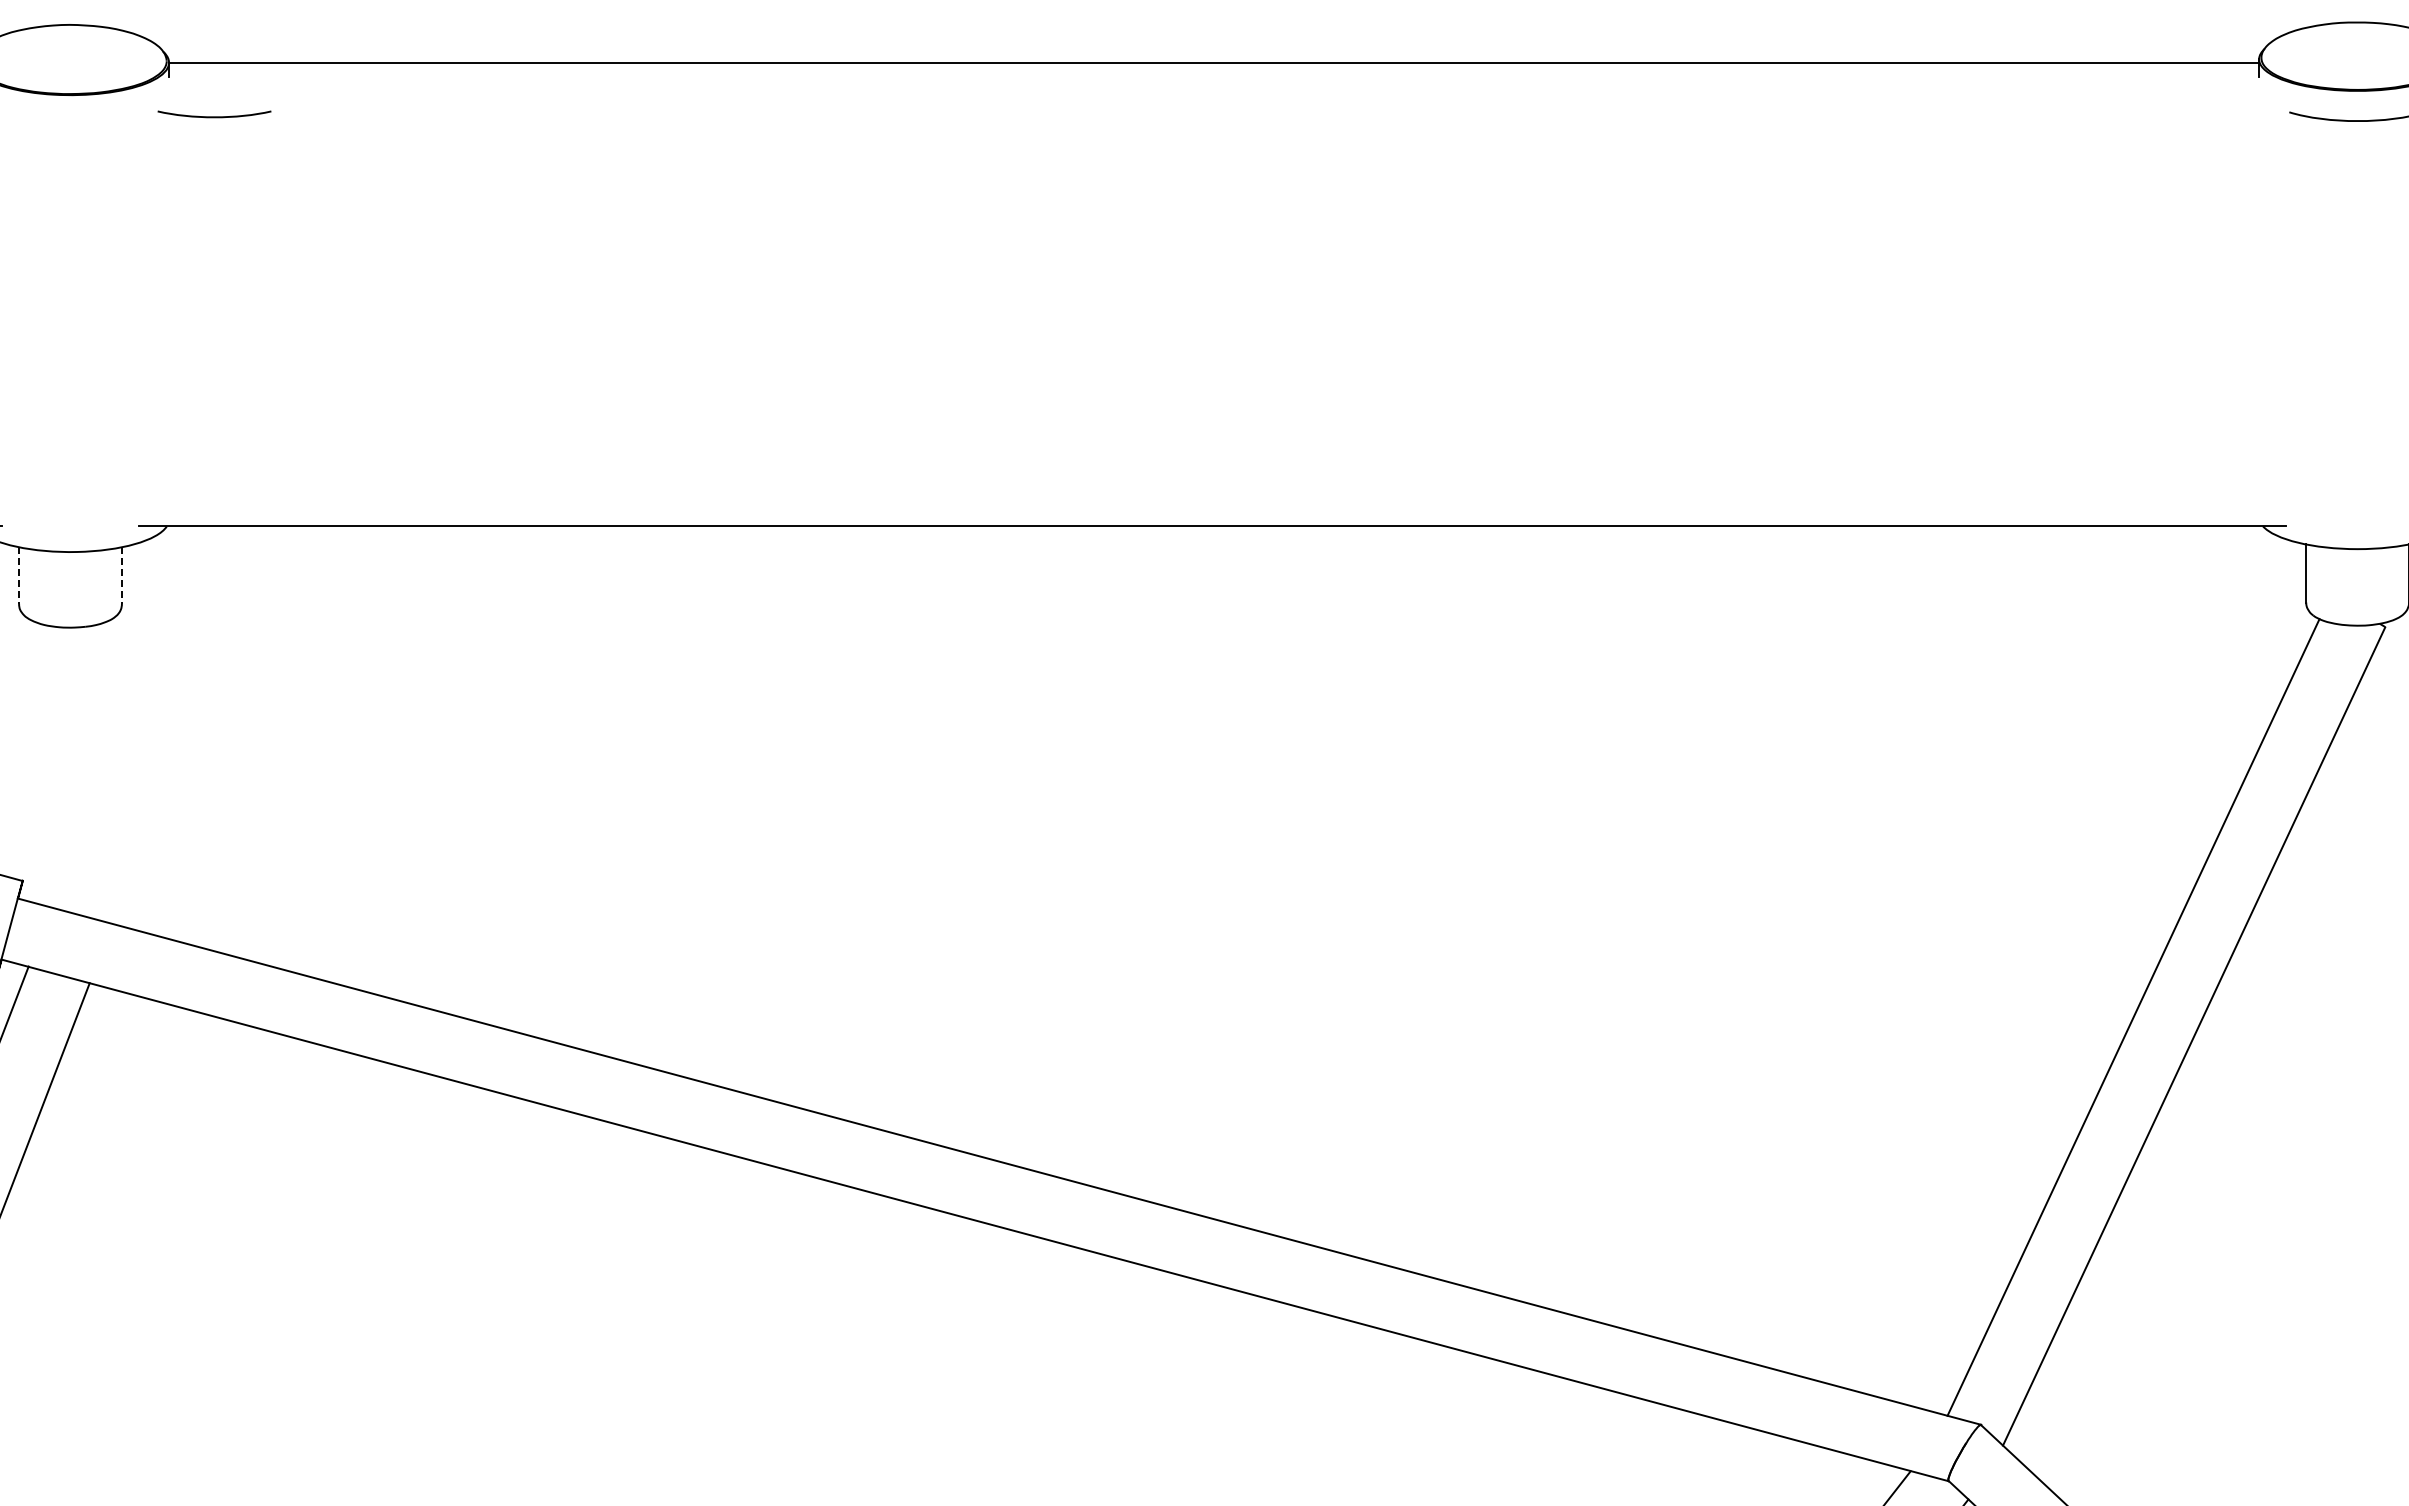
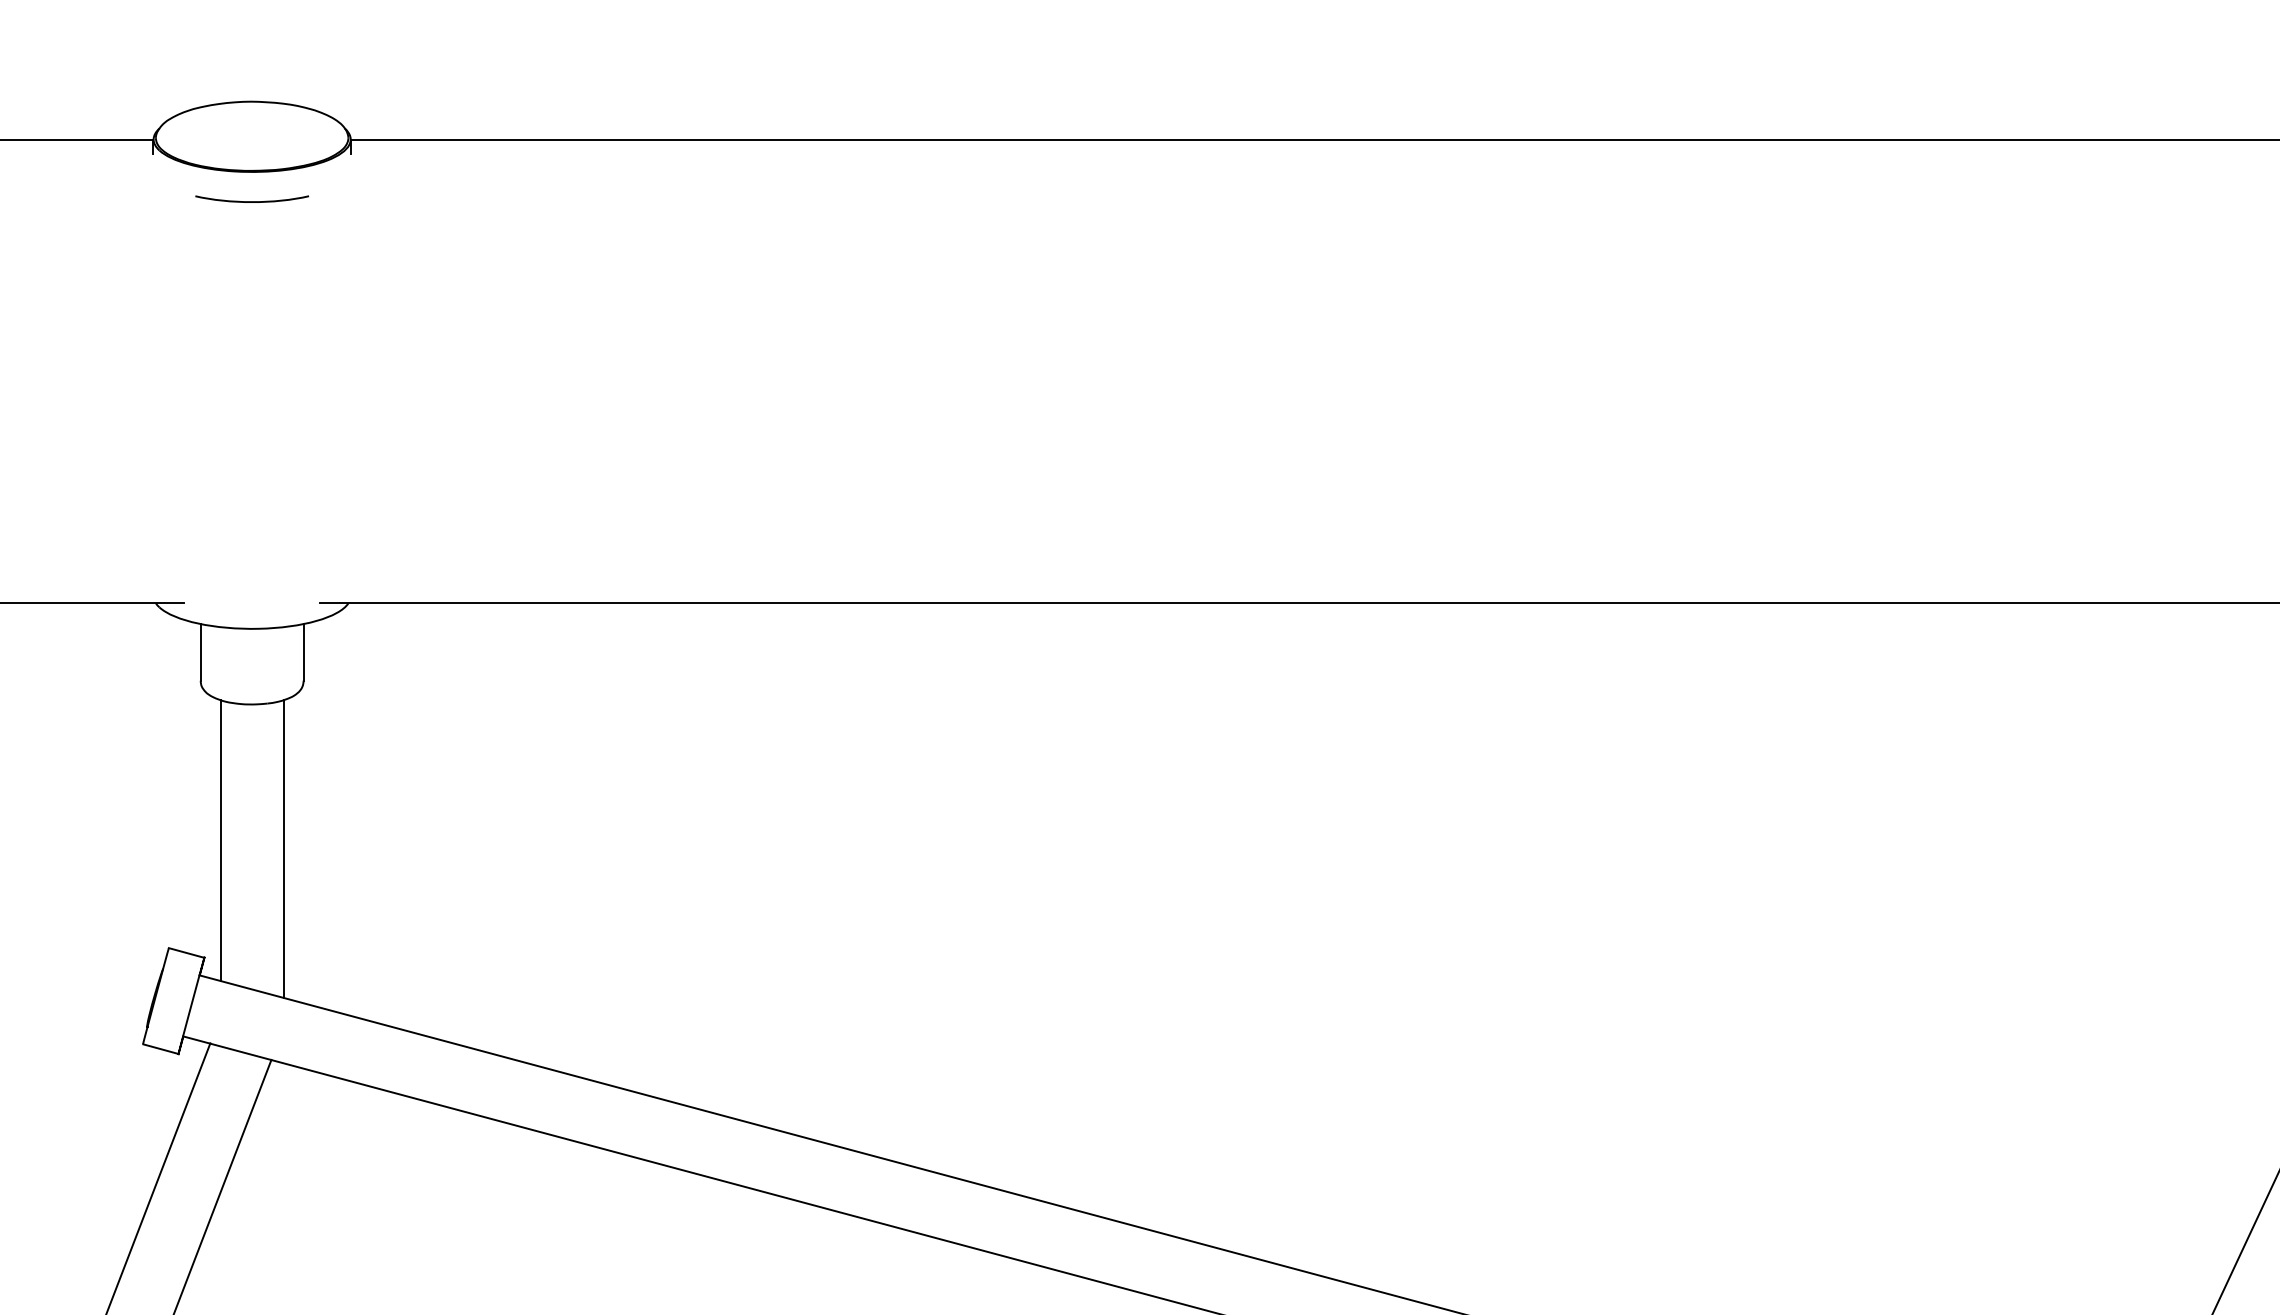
curve: (214, 116) -> (252, 201), moved
line: (19, 576) -> (201, 653), dashed -> solid
line: (121, 576) -> (303, 653), dashed -> solid
line: (38, 763) -> (220, 840), added
line: (102, 772) -> (284, 849), added

